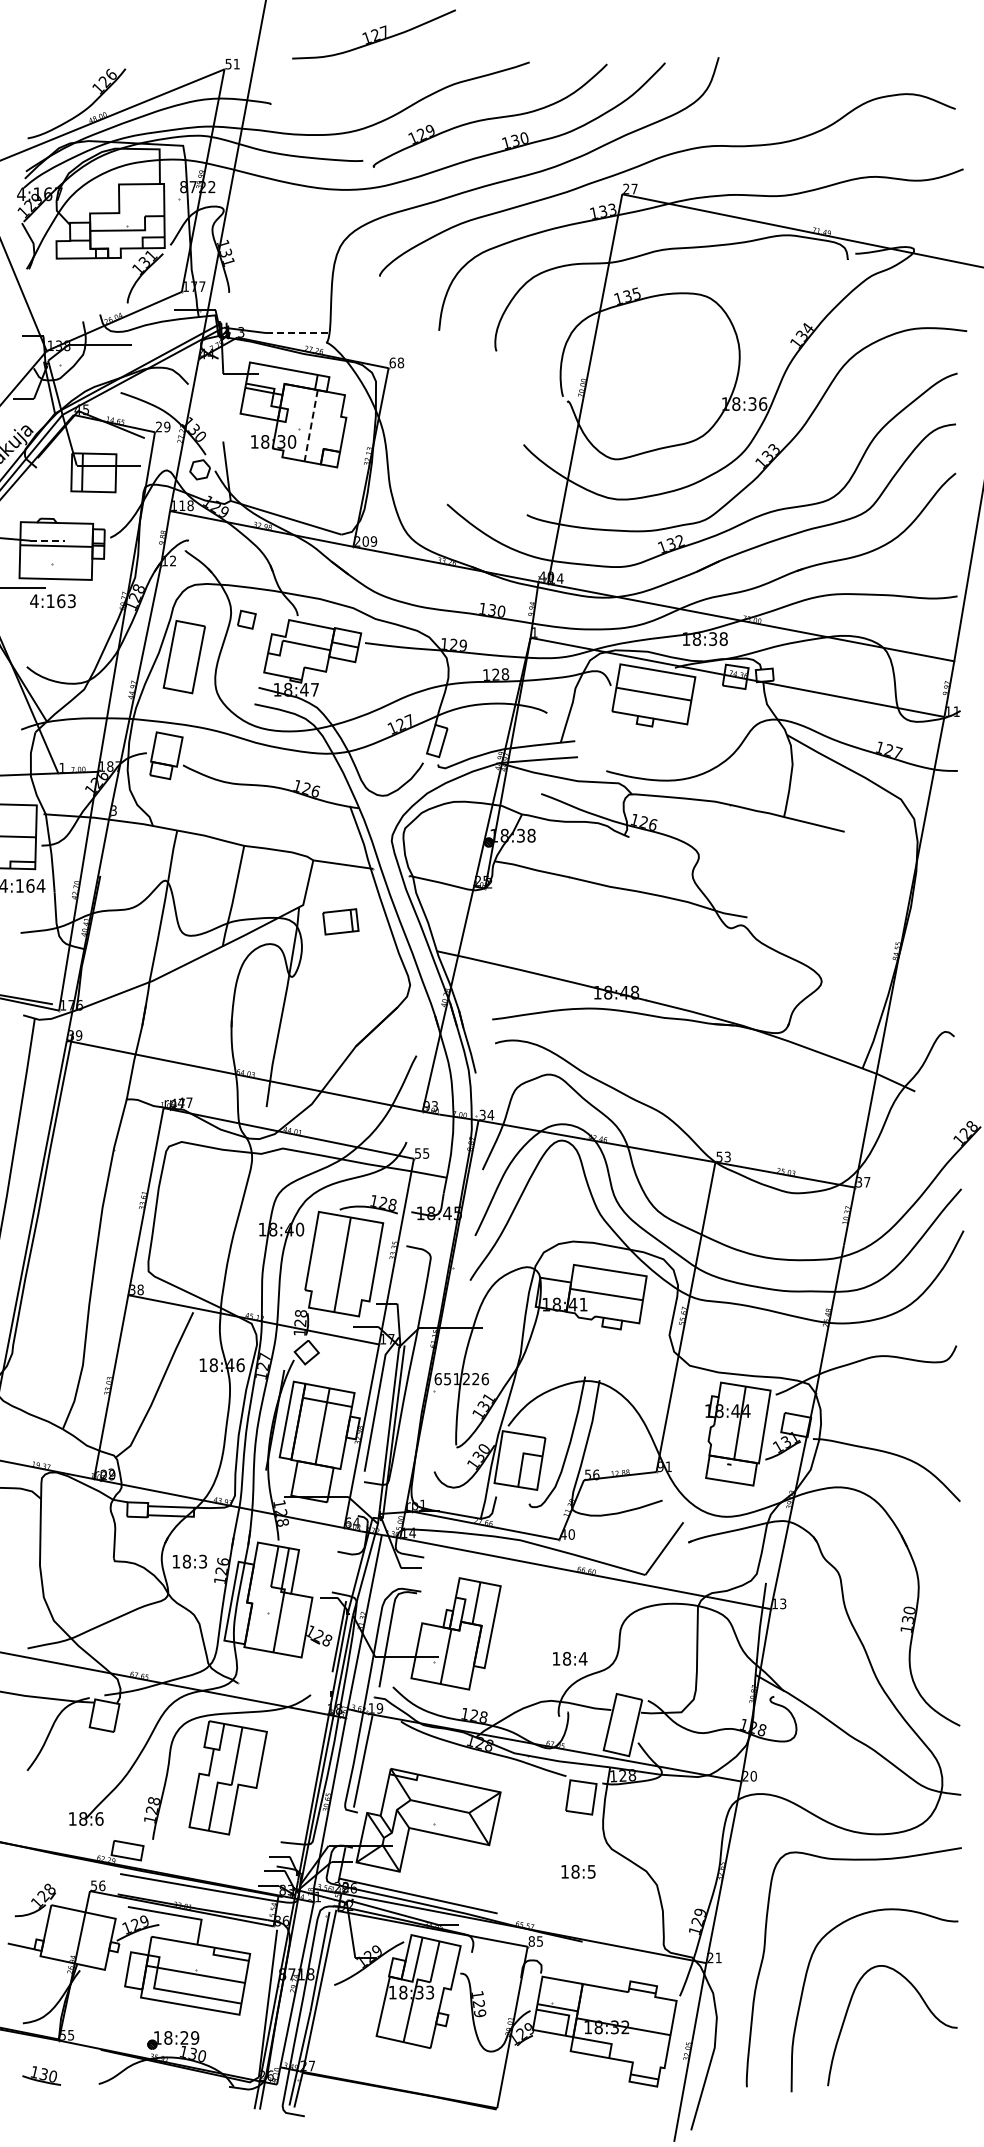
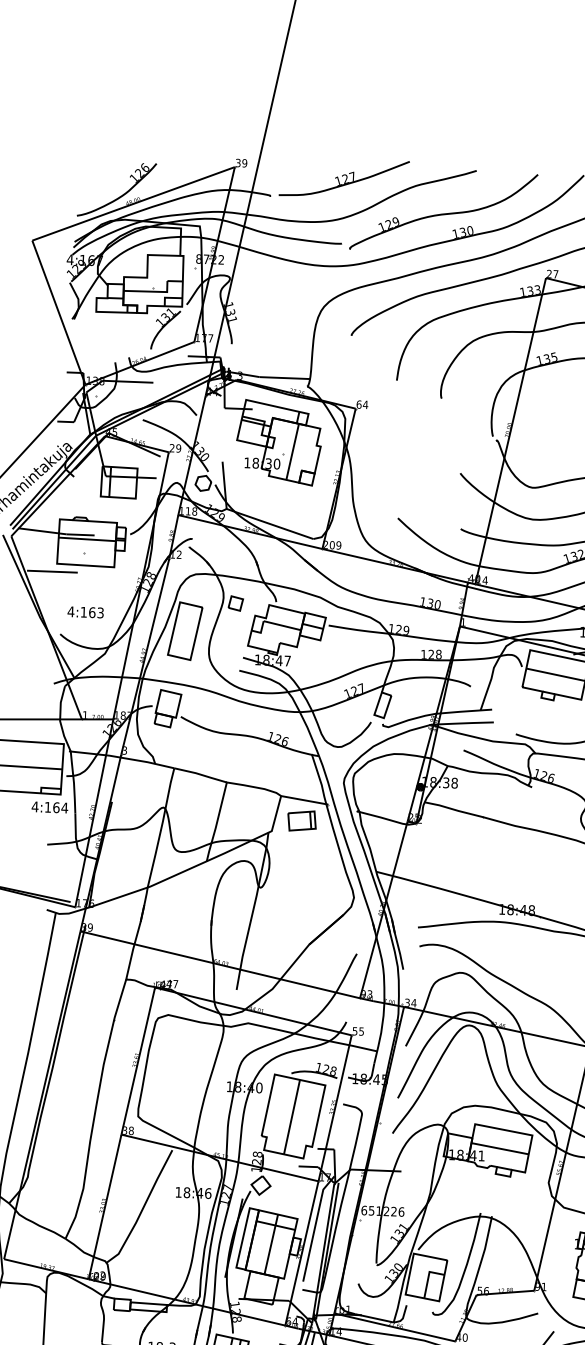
part: (373, 34) -> (343, 178), moved
text: (232, 63) -> (241, 162), 51 -> 39
line: (298, 333) -> (285, 378), dashed -> solid
text: (400, 362) -> (365, 404), 68 -> 64
line: (311, 426) -> (292, 452), dashed -> solid
line: (47, 540) -> (80, 534), dashed -> solid
text: (52, 601) -> (85, 612), moved
part: (340, 921) -> (301, 820), moved

